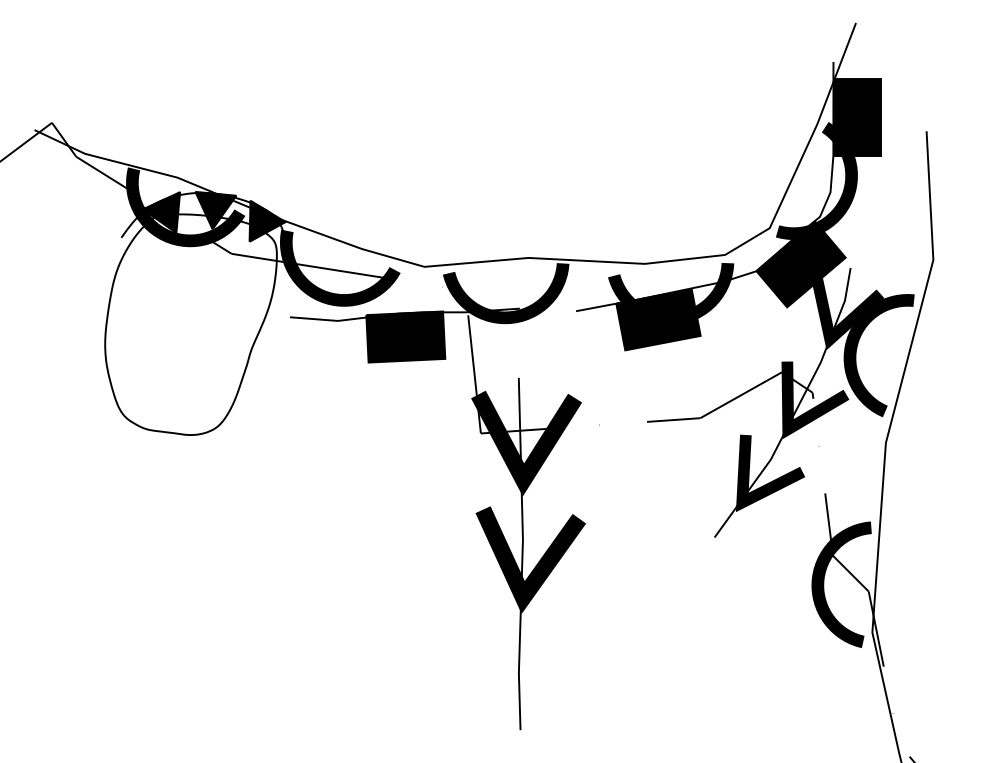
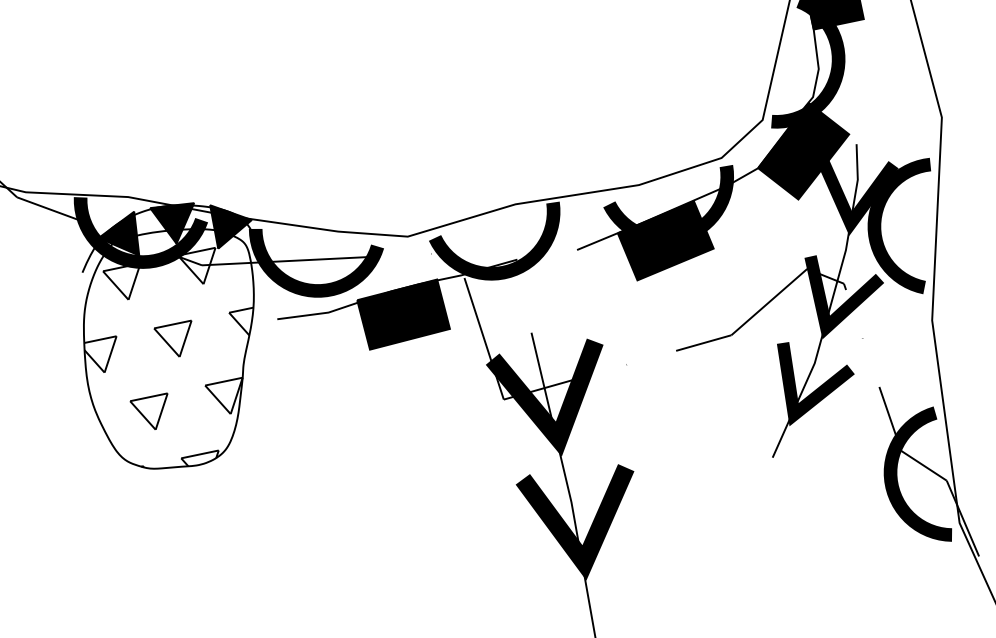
hatch: (189, 337) -> (176, 362), added

